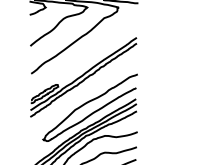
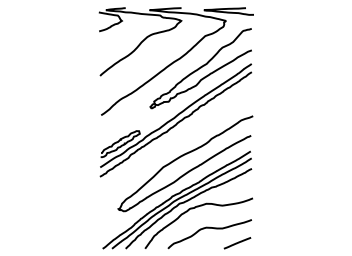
curve: (100, 40) -> (200, 68), added

